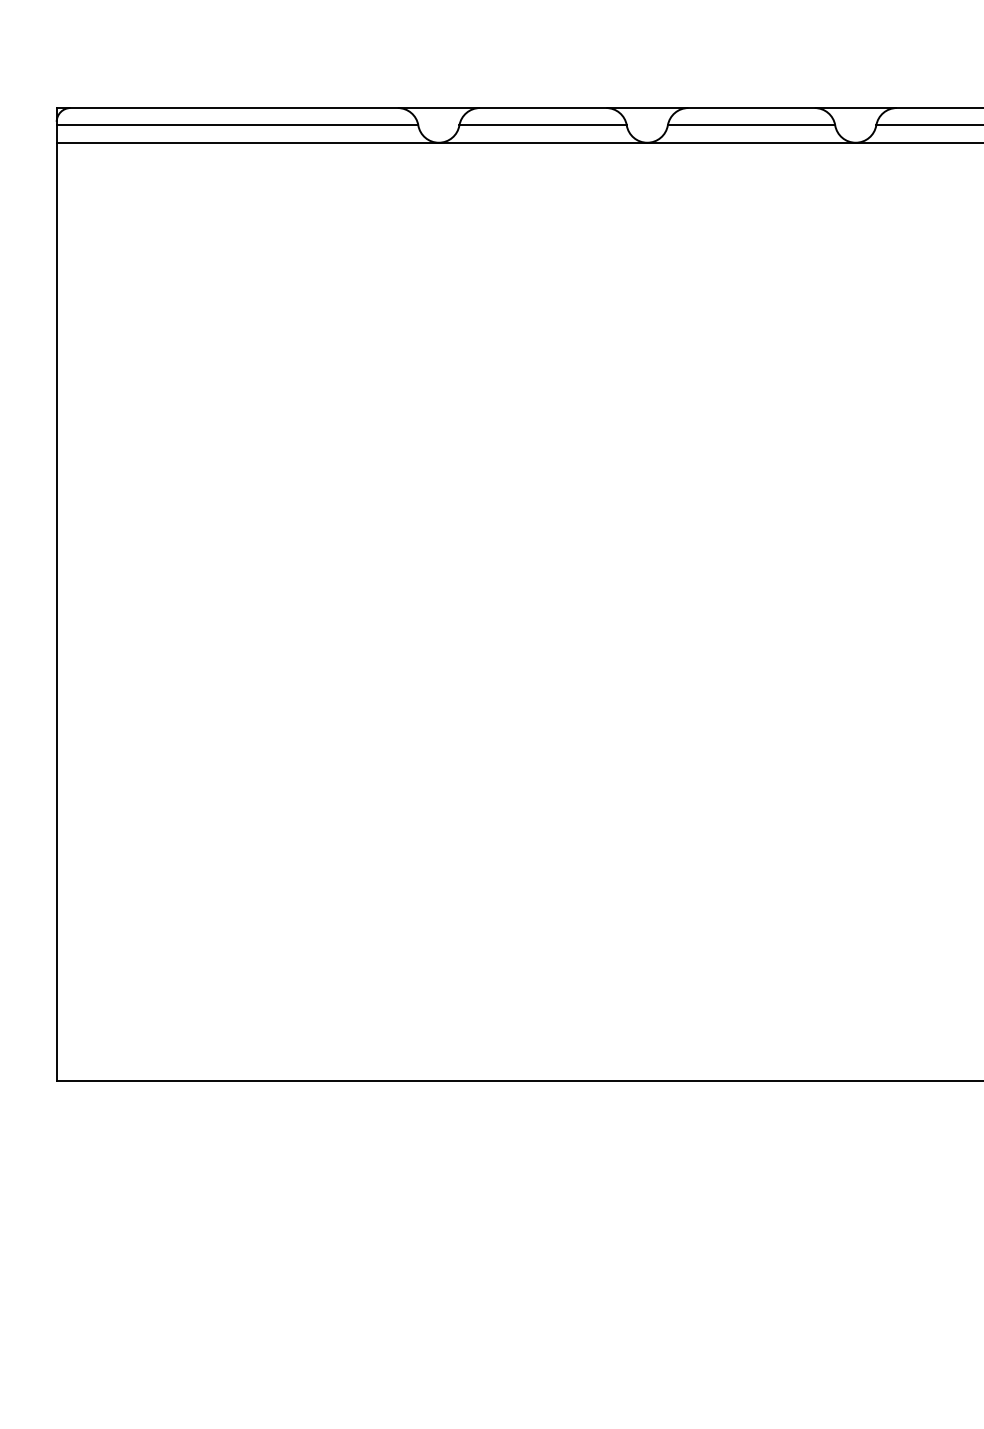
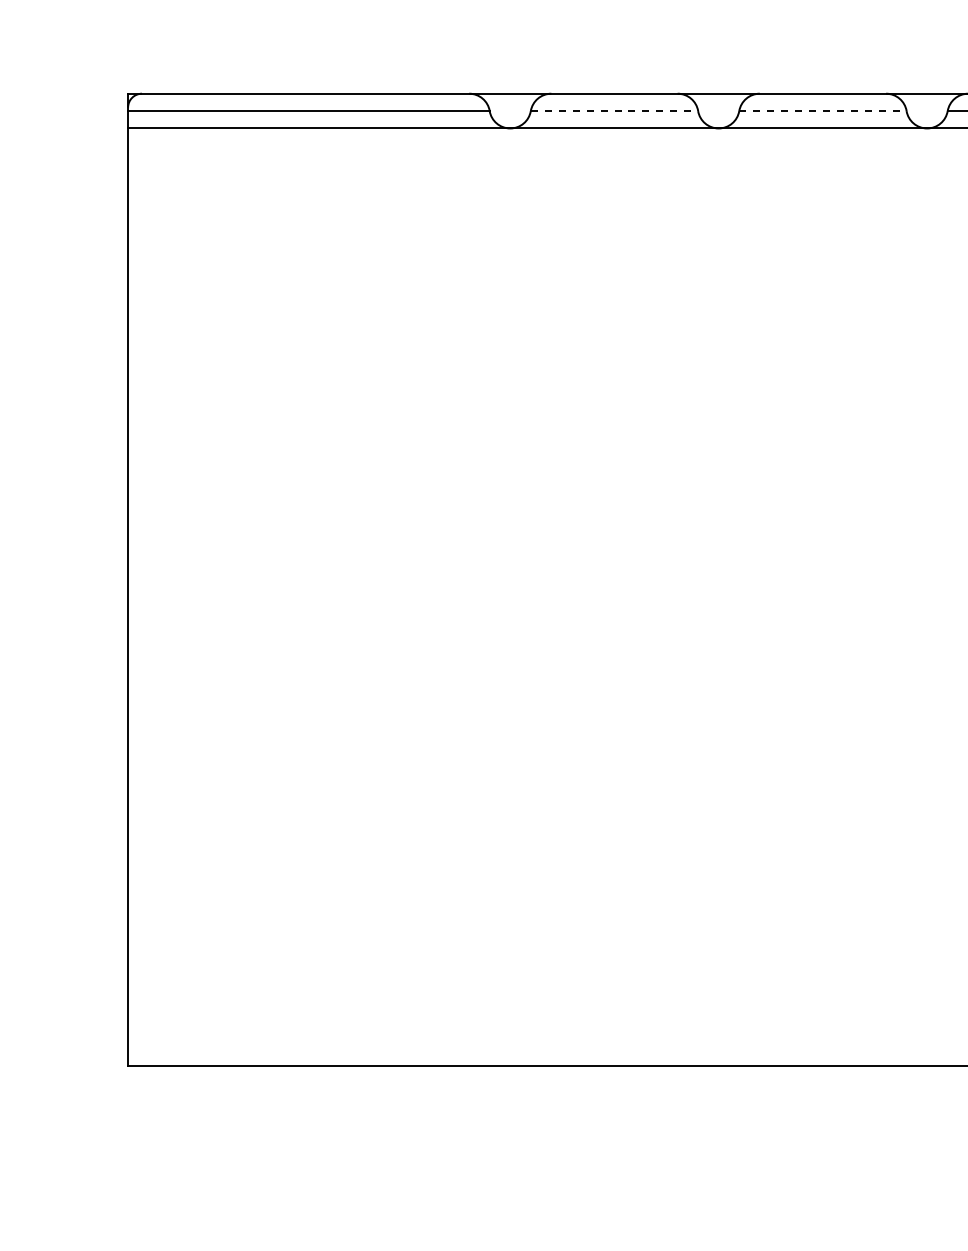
line: (543, 125) -> (614, 111), solid -> dashed
line: (751, 125) -> (822, 111), solid -> dashed

